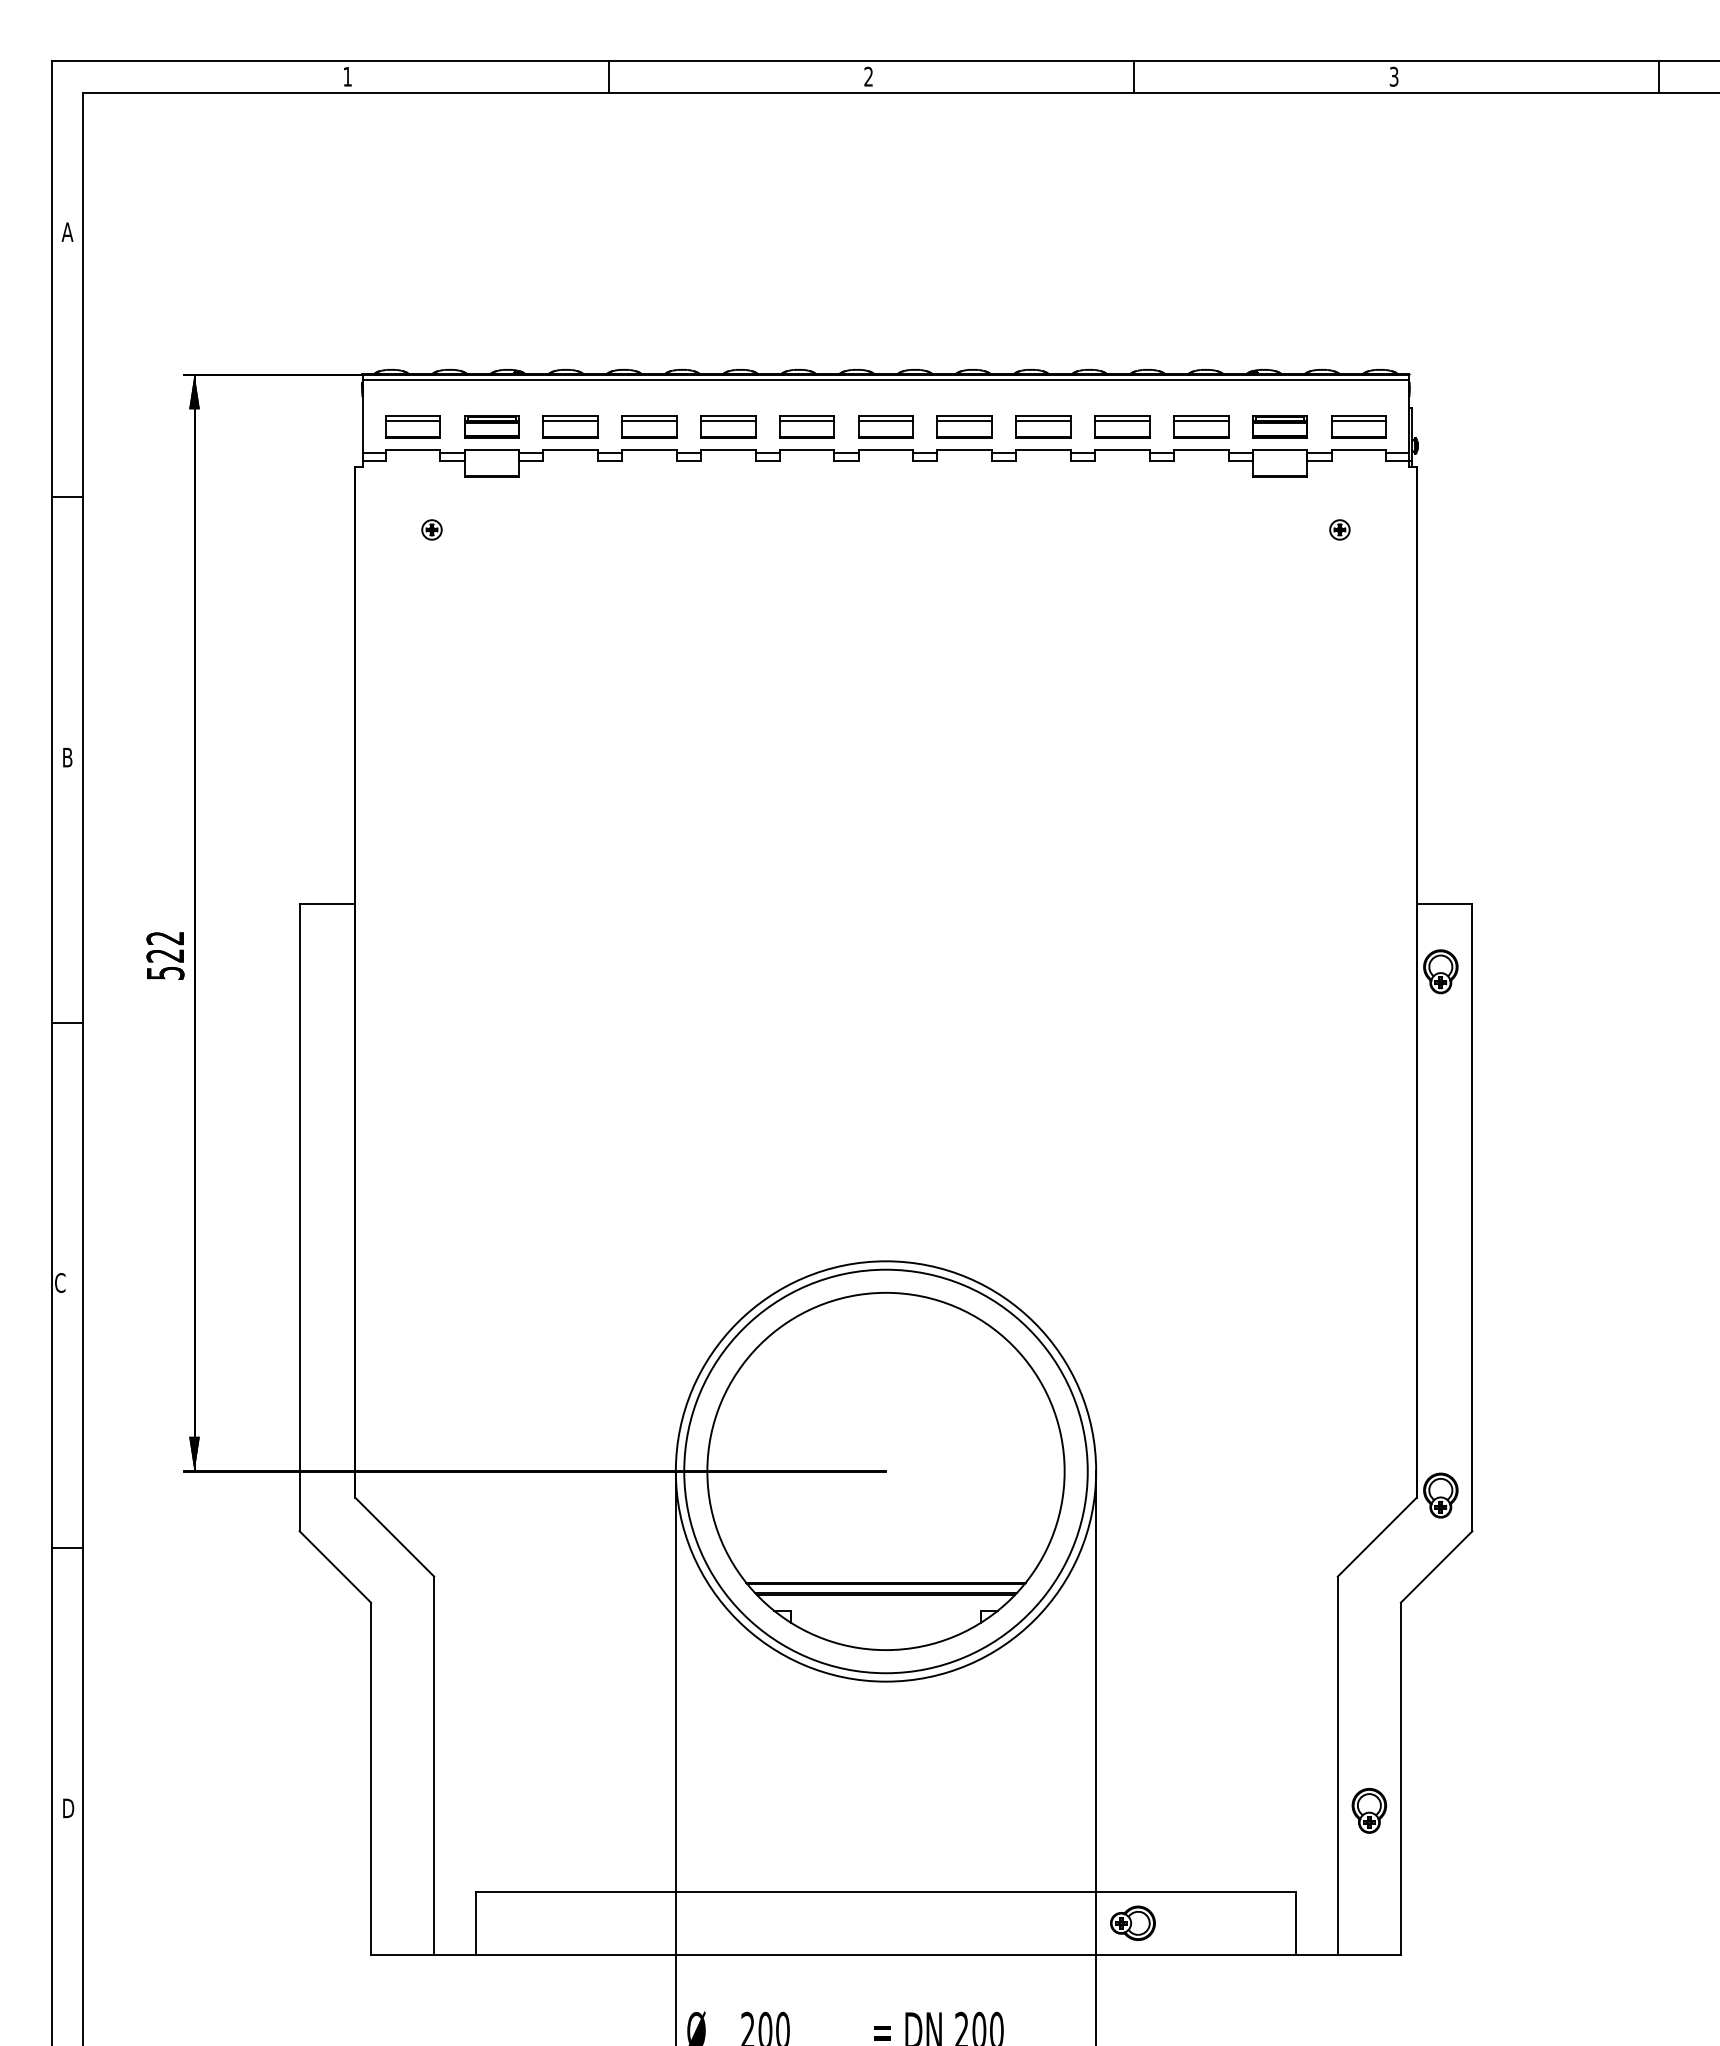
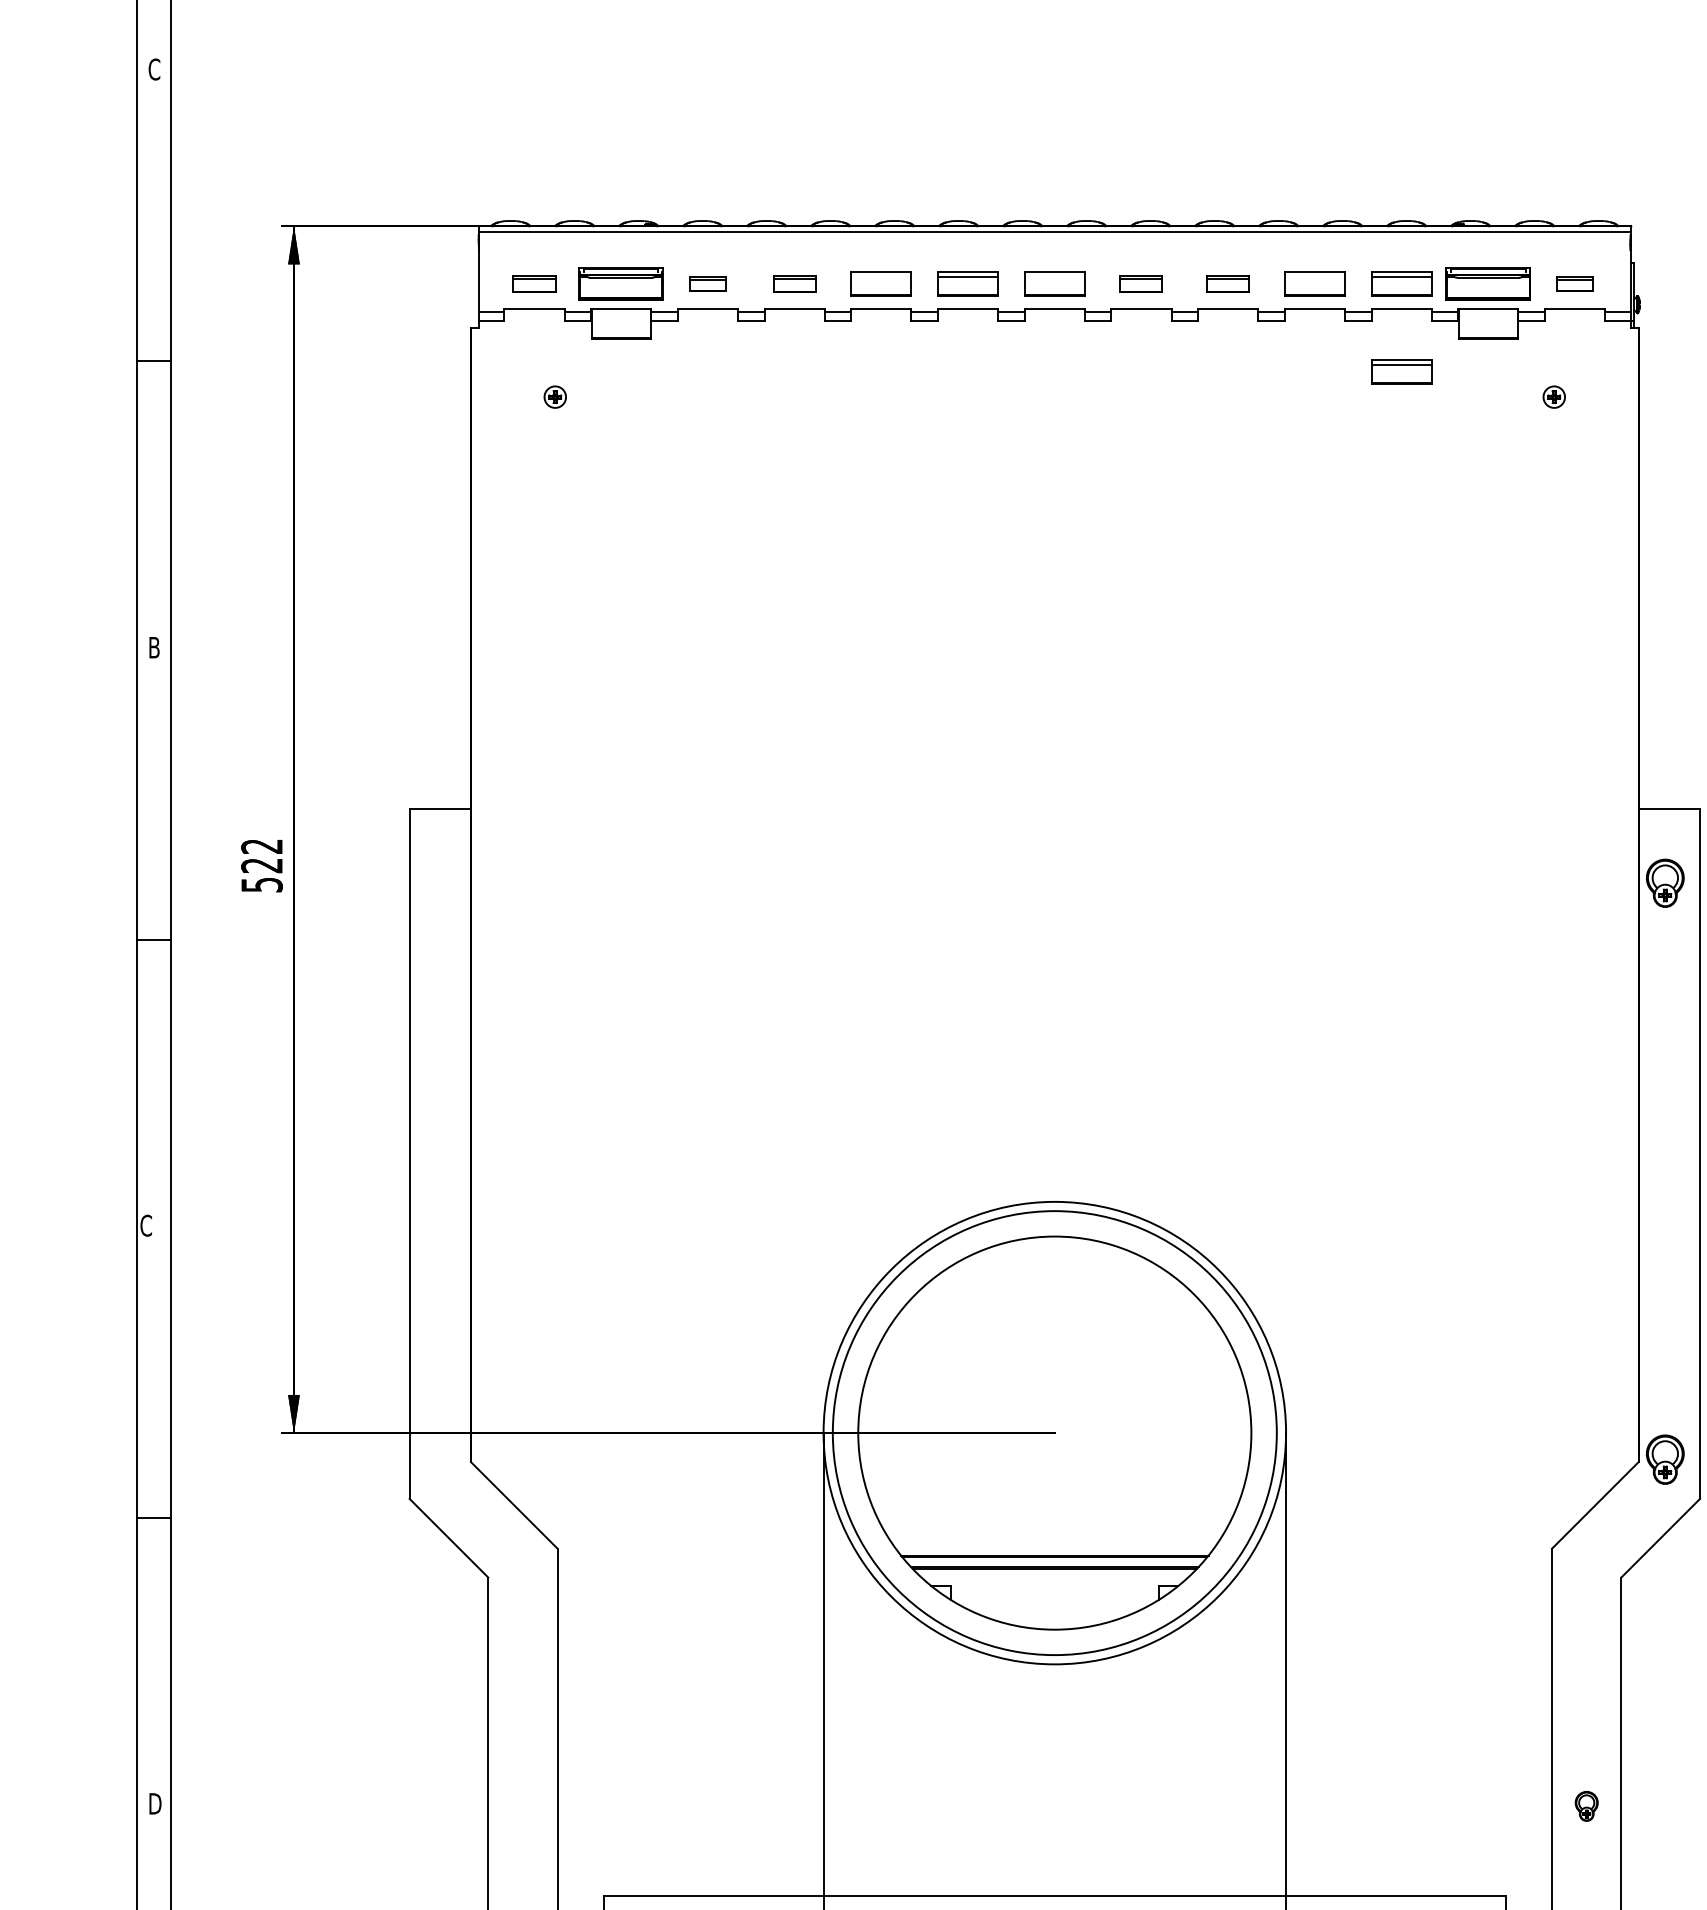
text: (67, 232) -> (154, 69), A -> C
line: (728, 420) -> (881, 276), removed
line: (885, 420) -> (1054, 276), removed
line: (1122, 420) -> (1315, 276), removed
part: (412, 426) -> (533, 283), size x0.7
part: (491, 426) -> (620, 283), size x1.4
part: (570, 426) -> (707, 283), size x0.6
part: (649, 426) -> (794, 283), size x0.7
part: (964, 426) -> (1141, 283), size x0.7
part: (1043, 426) -> (1228, 283), size x0.7
part: (1279, 426) -> (1487, 283), size x1.4
part: (1358, 426) -> (1574, 283), size x0.6
part: (1201, 506) -> (1401, 371), added
part: (1369, 1810) -> (1586, 1806), size x0.6

